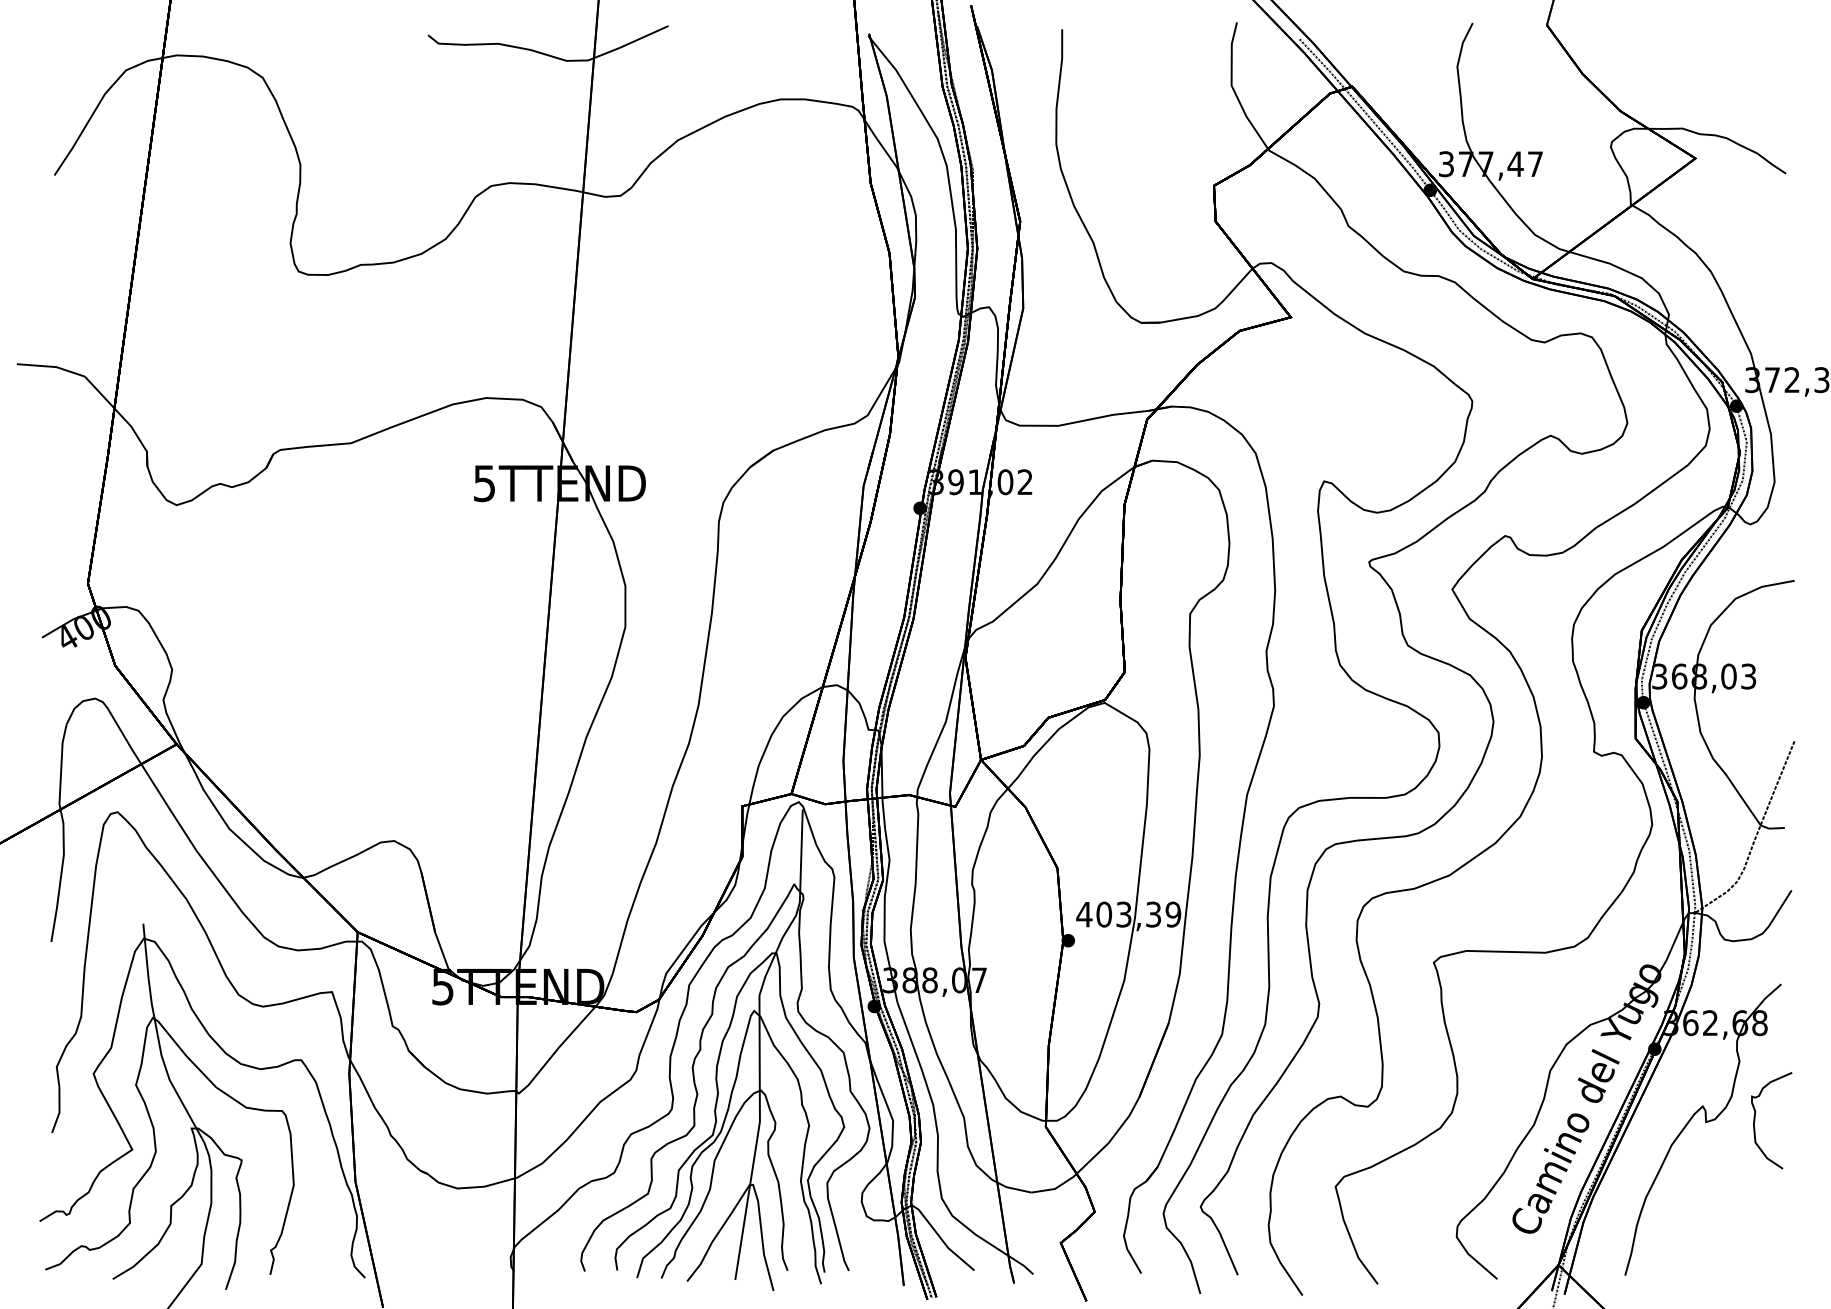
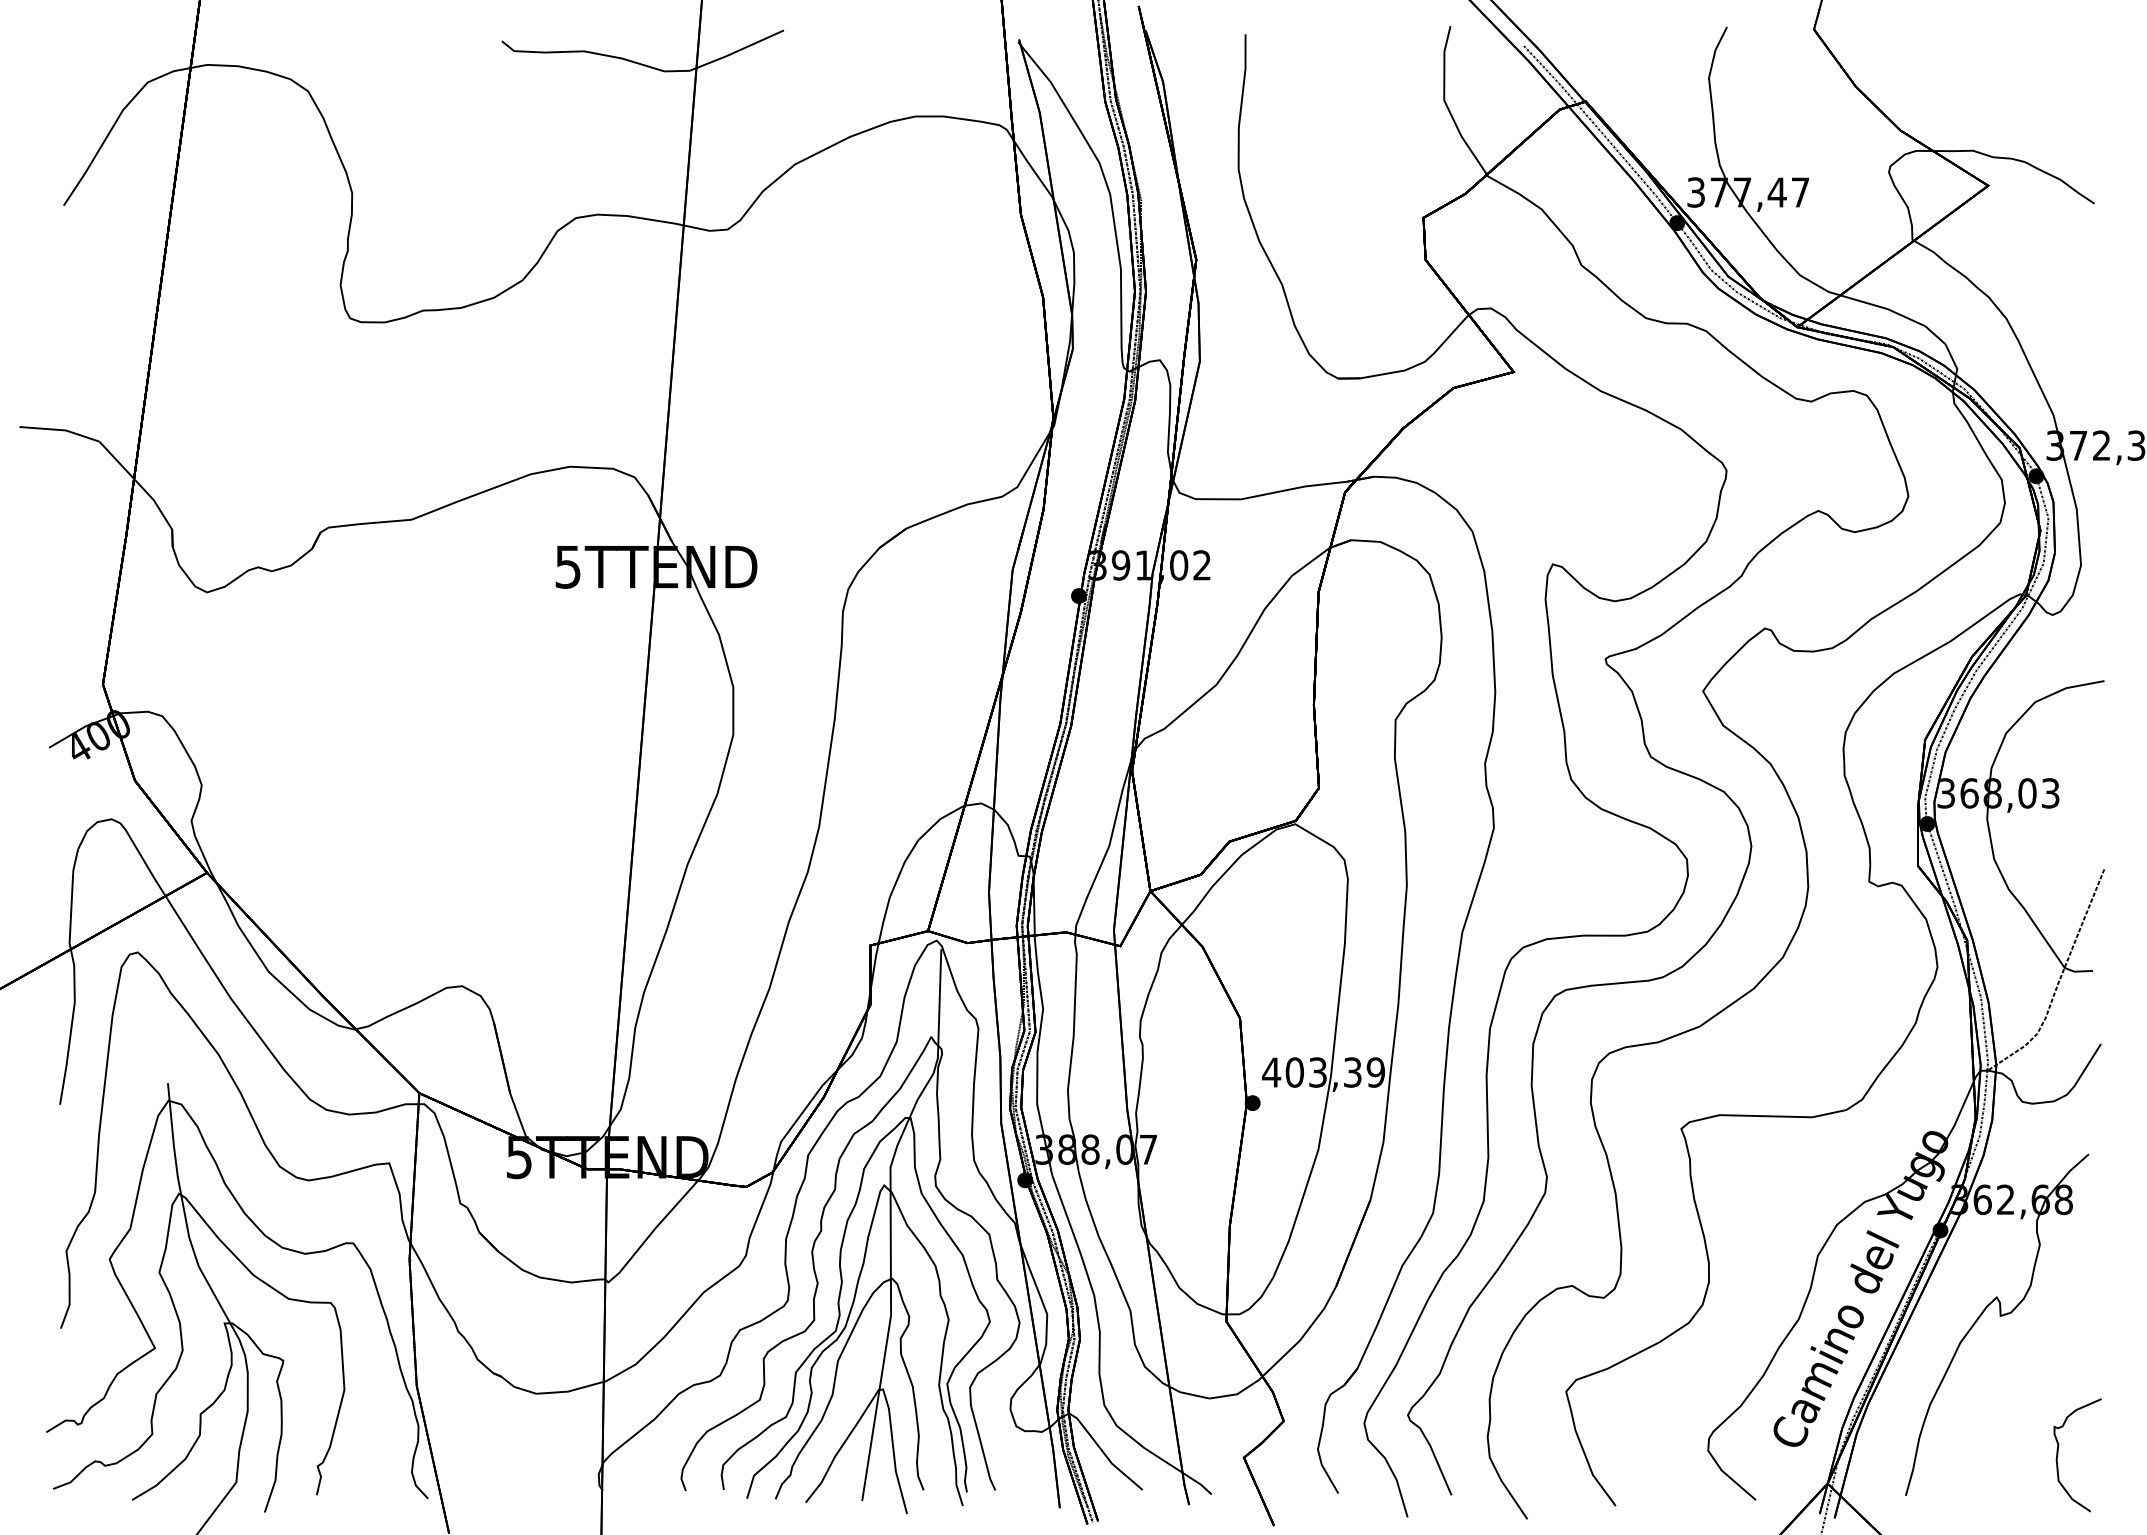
curve: (1755, 1120) -> (2058, 1454), moved

